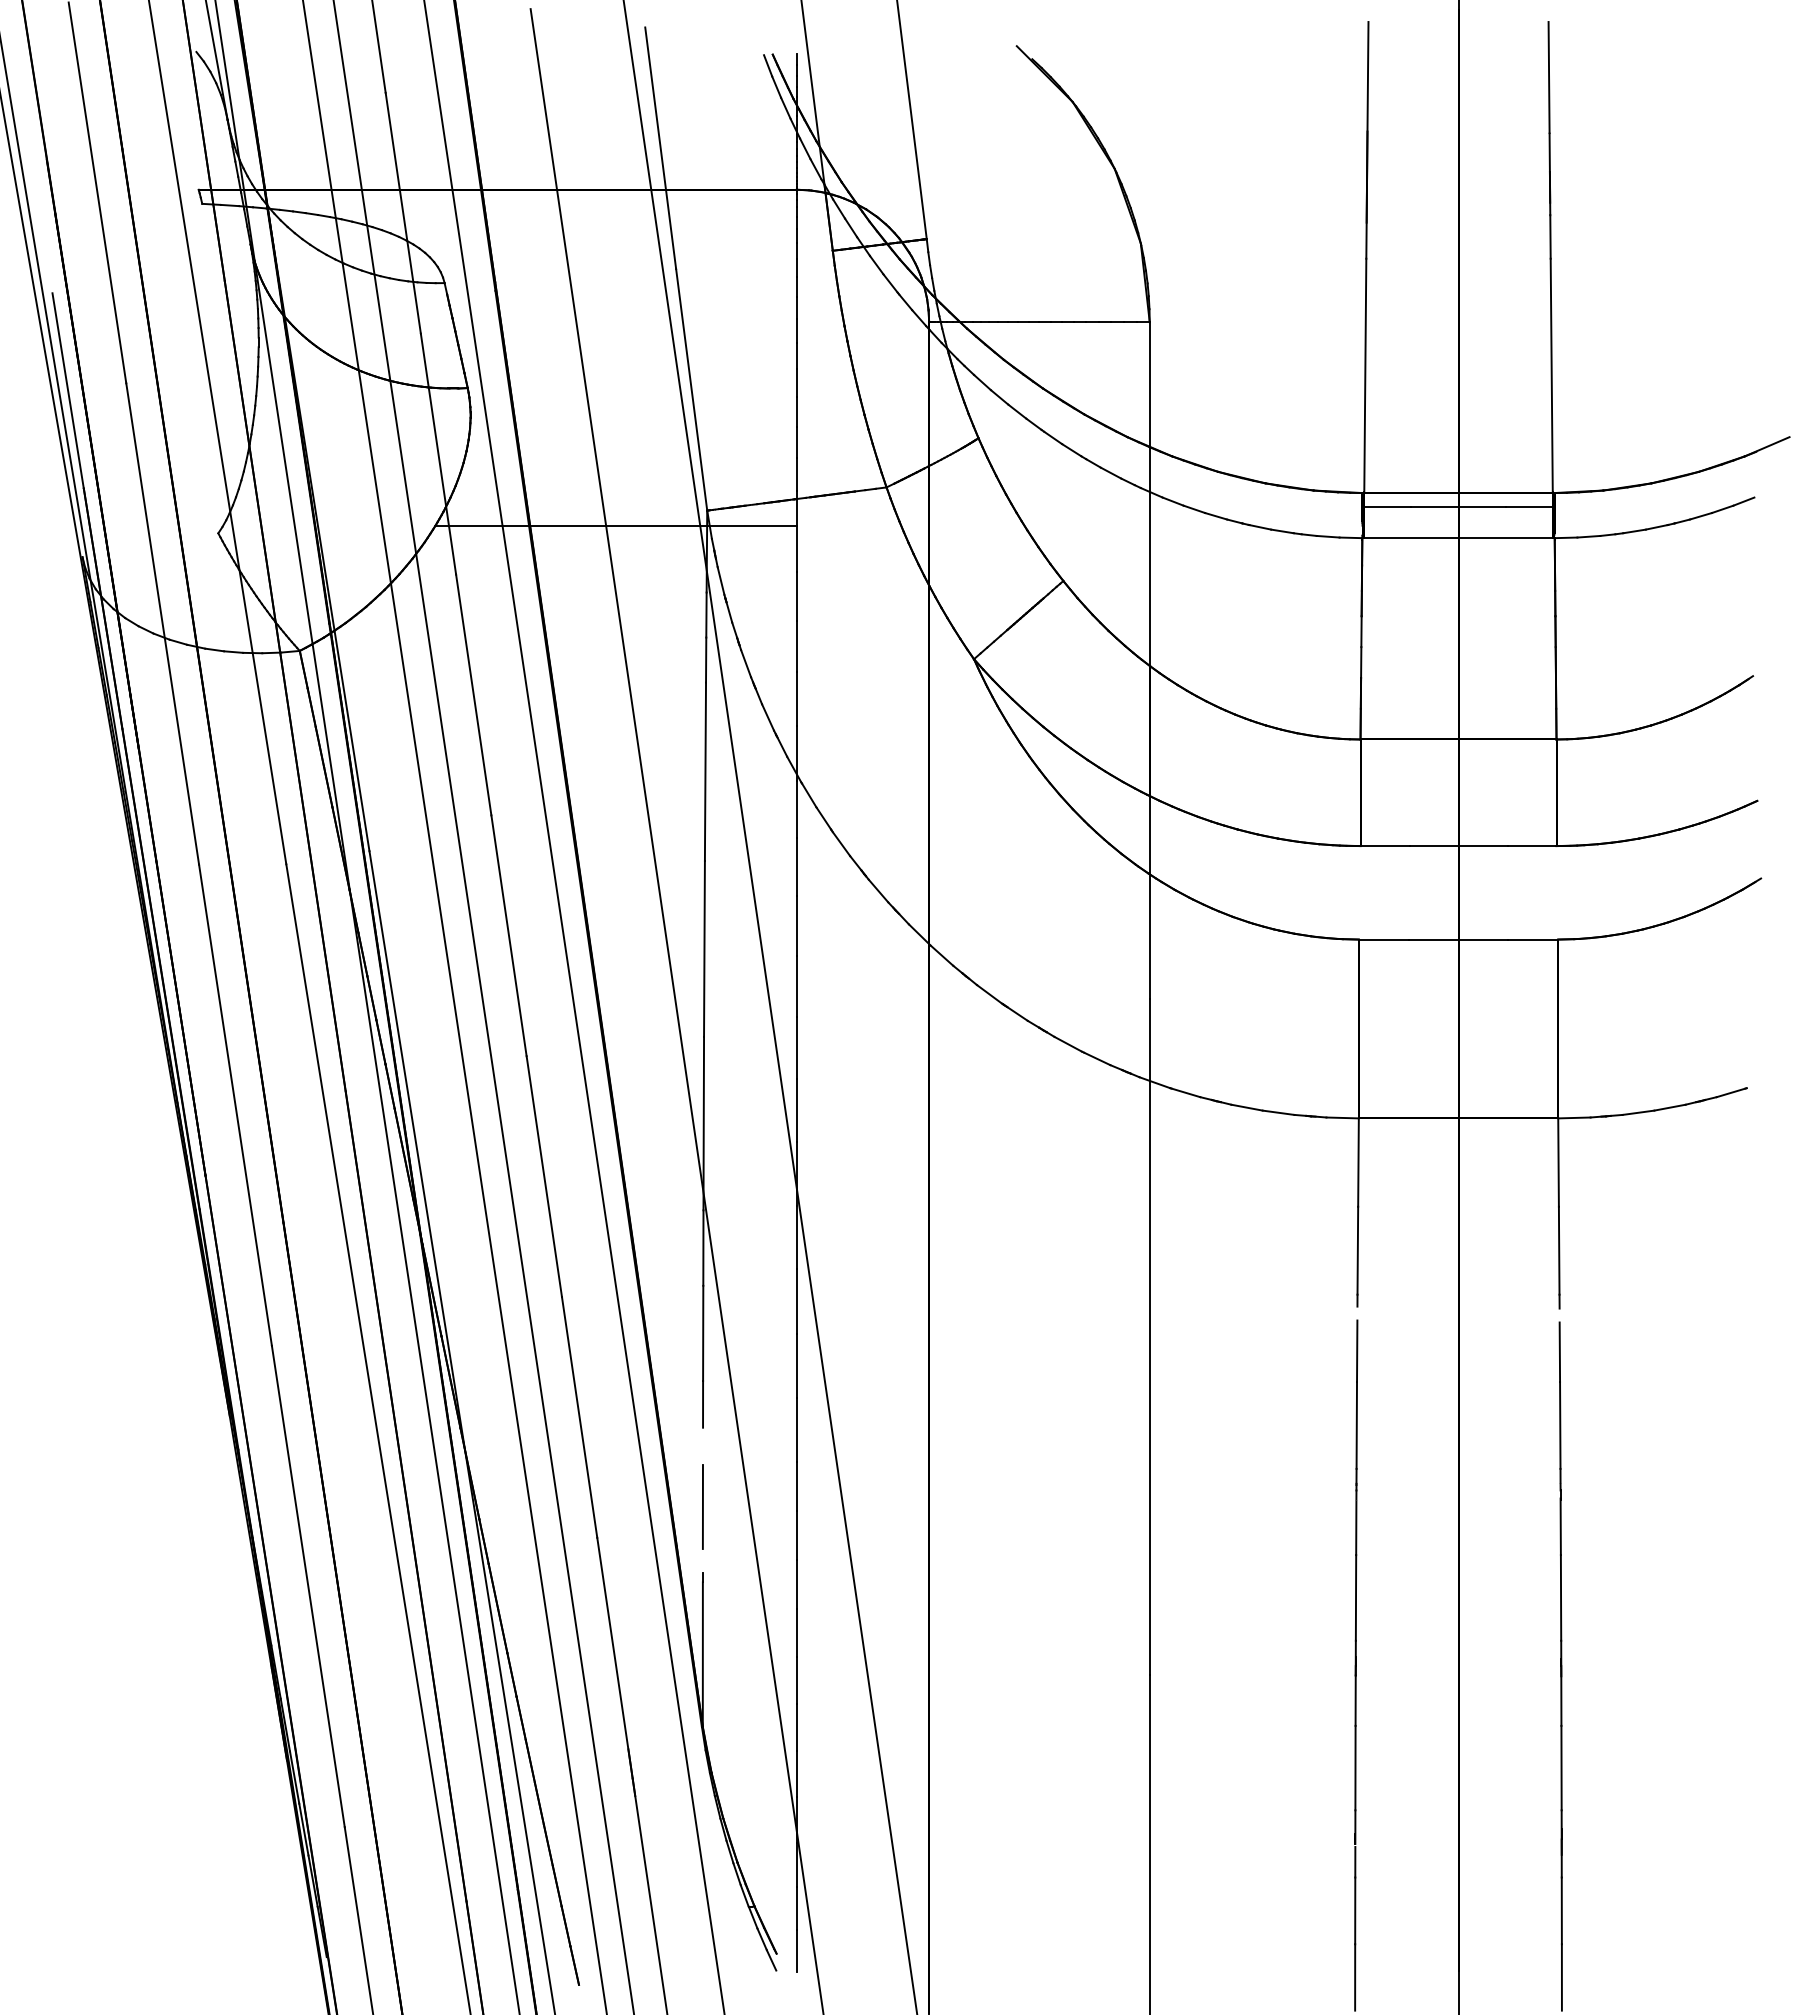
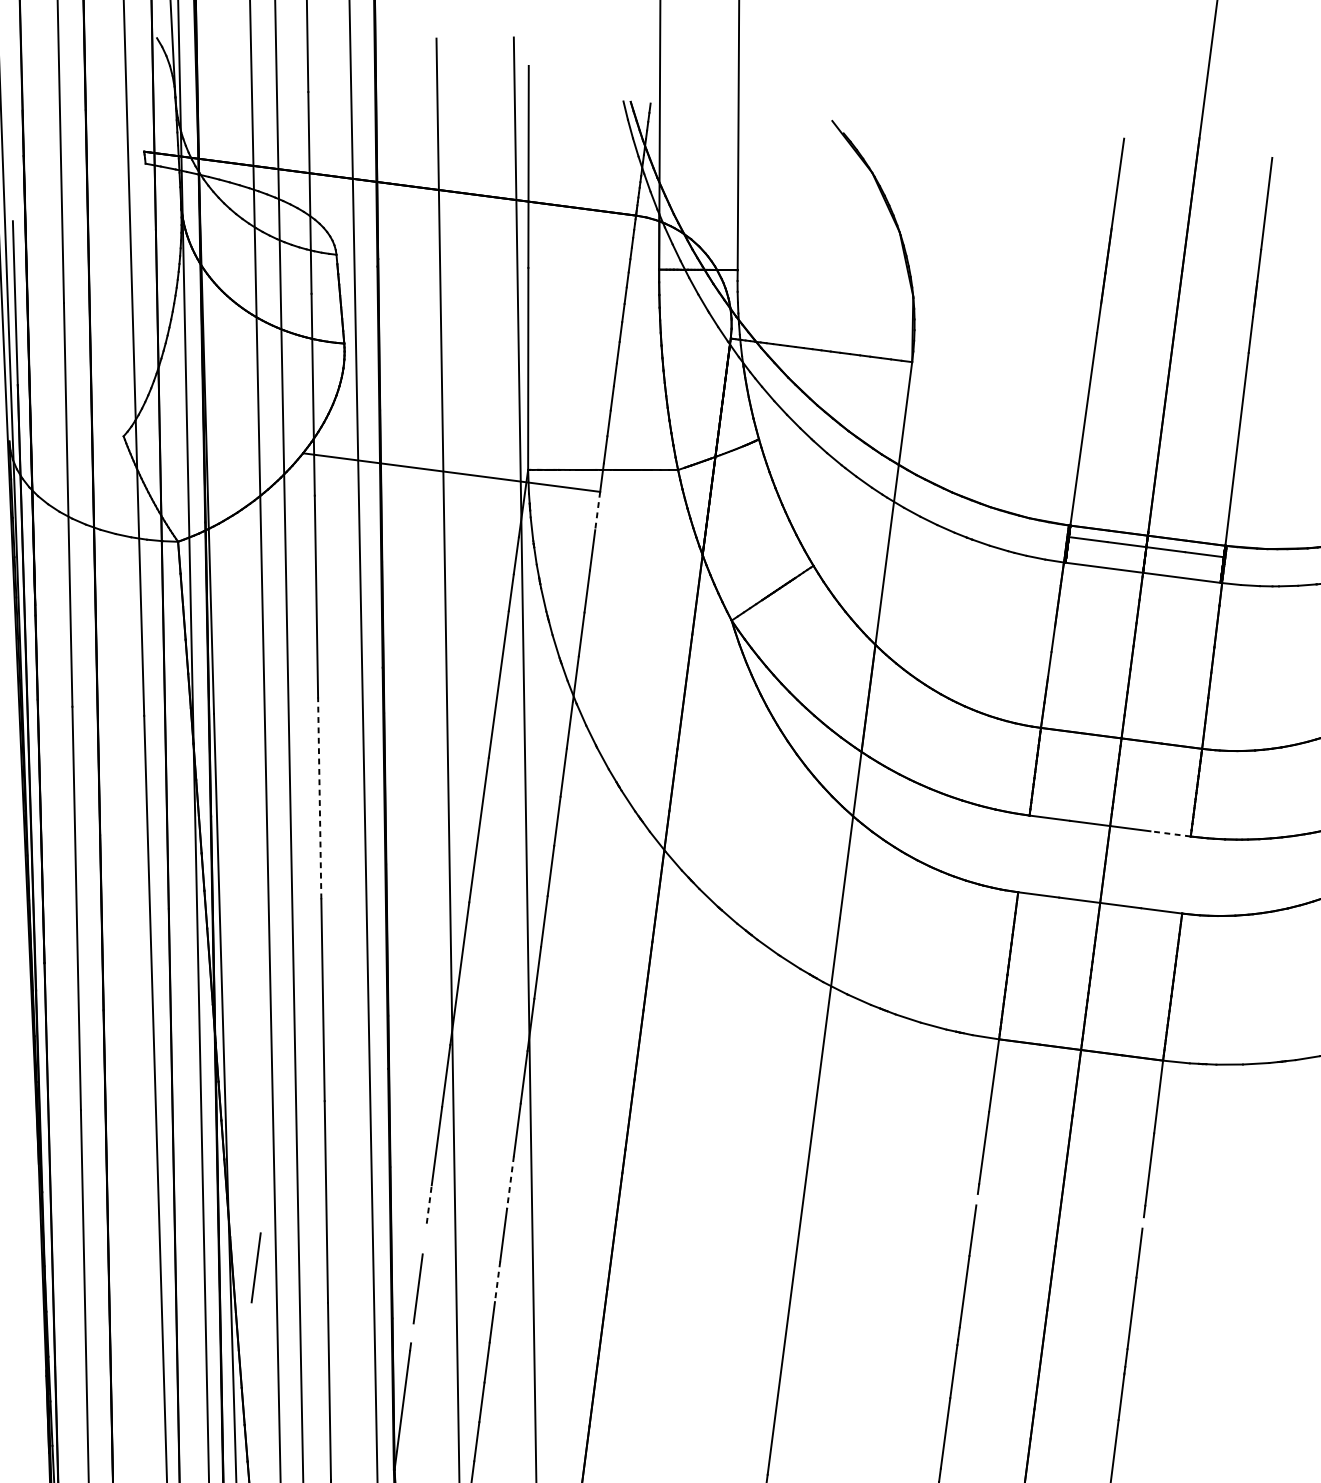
line: (796, 549) -> (597, 511), solid -> dashed
line: (1532, 846) -> (1170, 834), solid -> dashed
line: (509, 935) -> (320, 798), solid -> dashed
line: (796, 1366) -> (510, 1183), solid -> dashed
line: (703, 1403) -> (429, 1203), solid -> dashed
line: (796, 1486) -> (497, 1282), solid -> dashed
line: (505, 1506) -> (255, 1267), added

